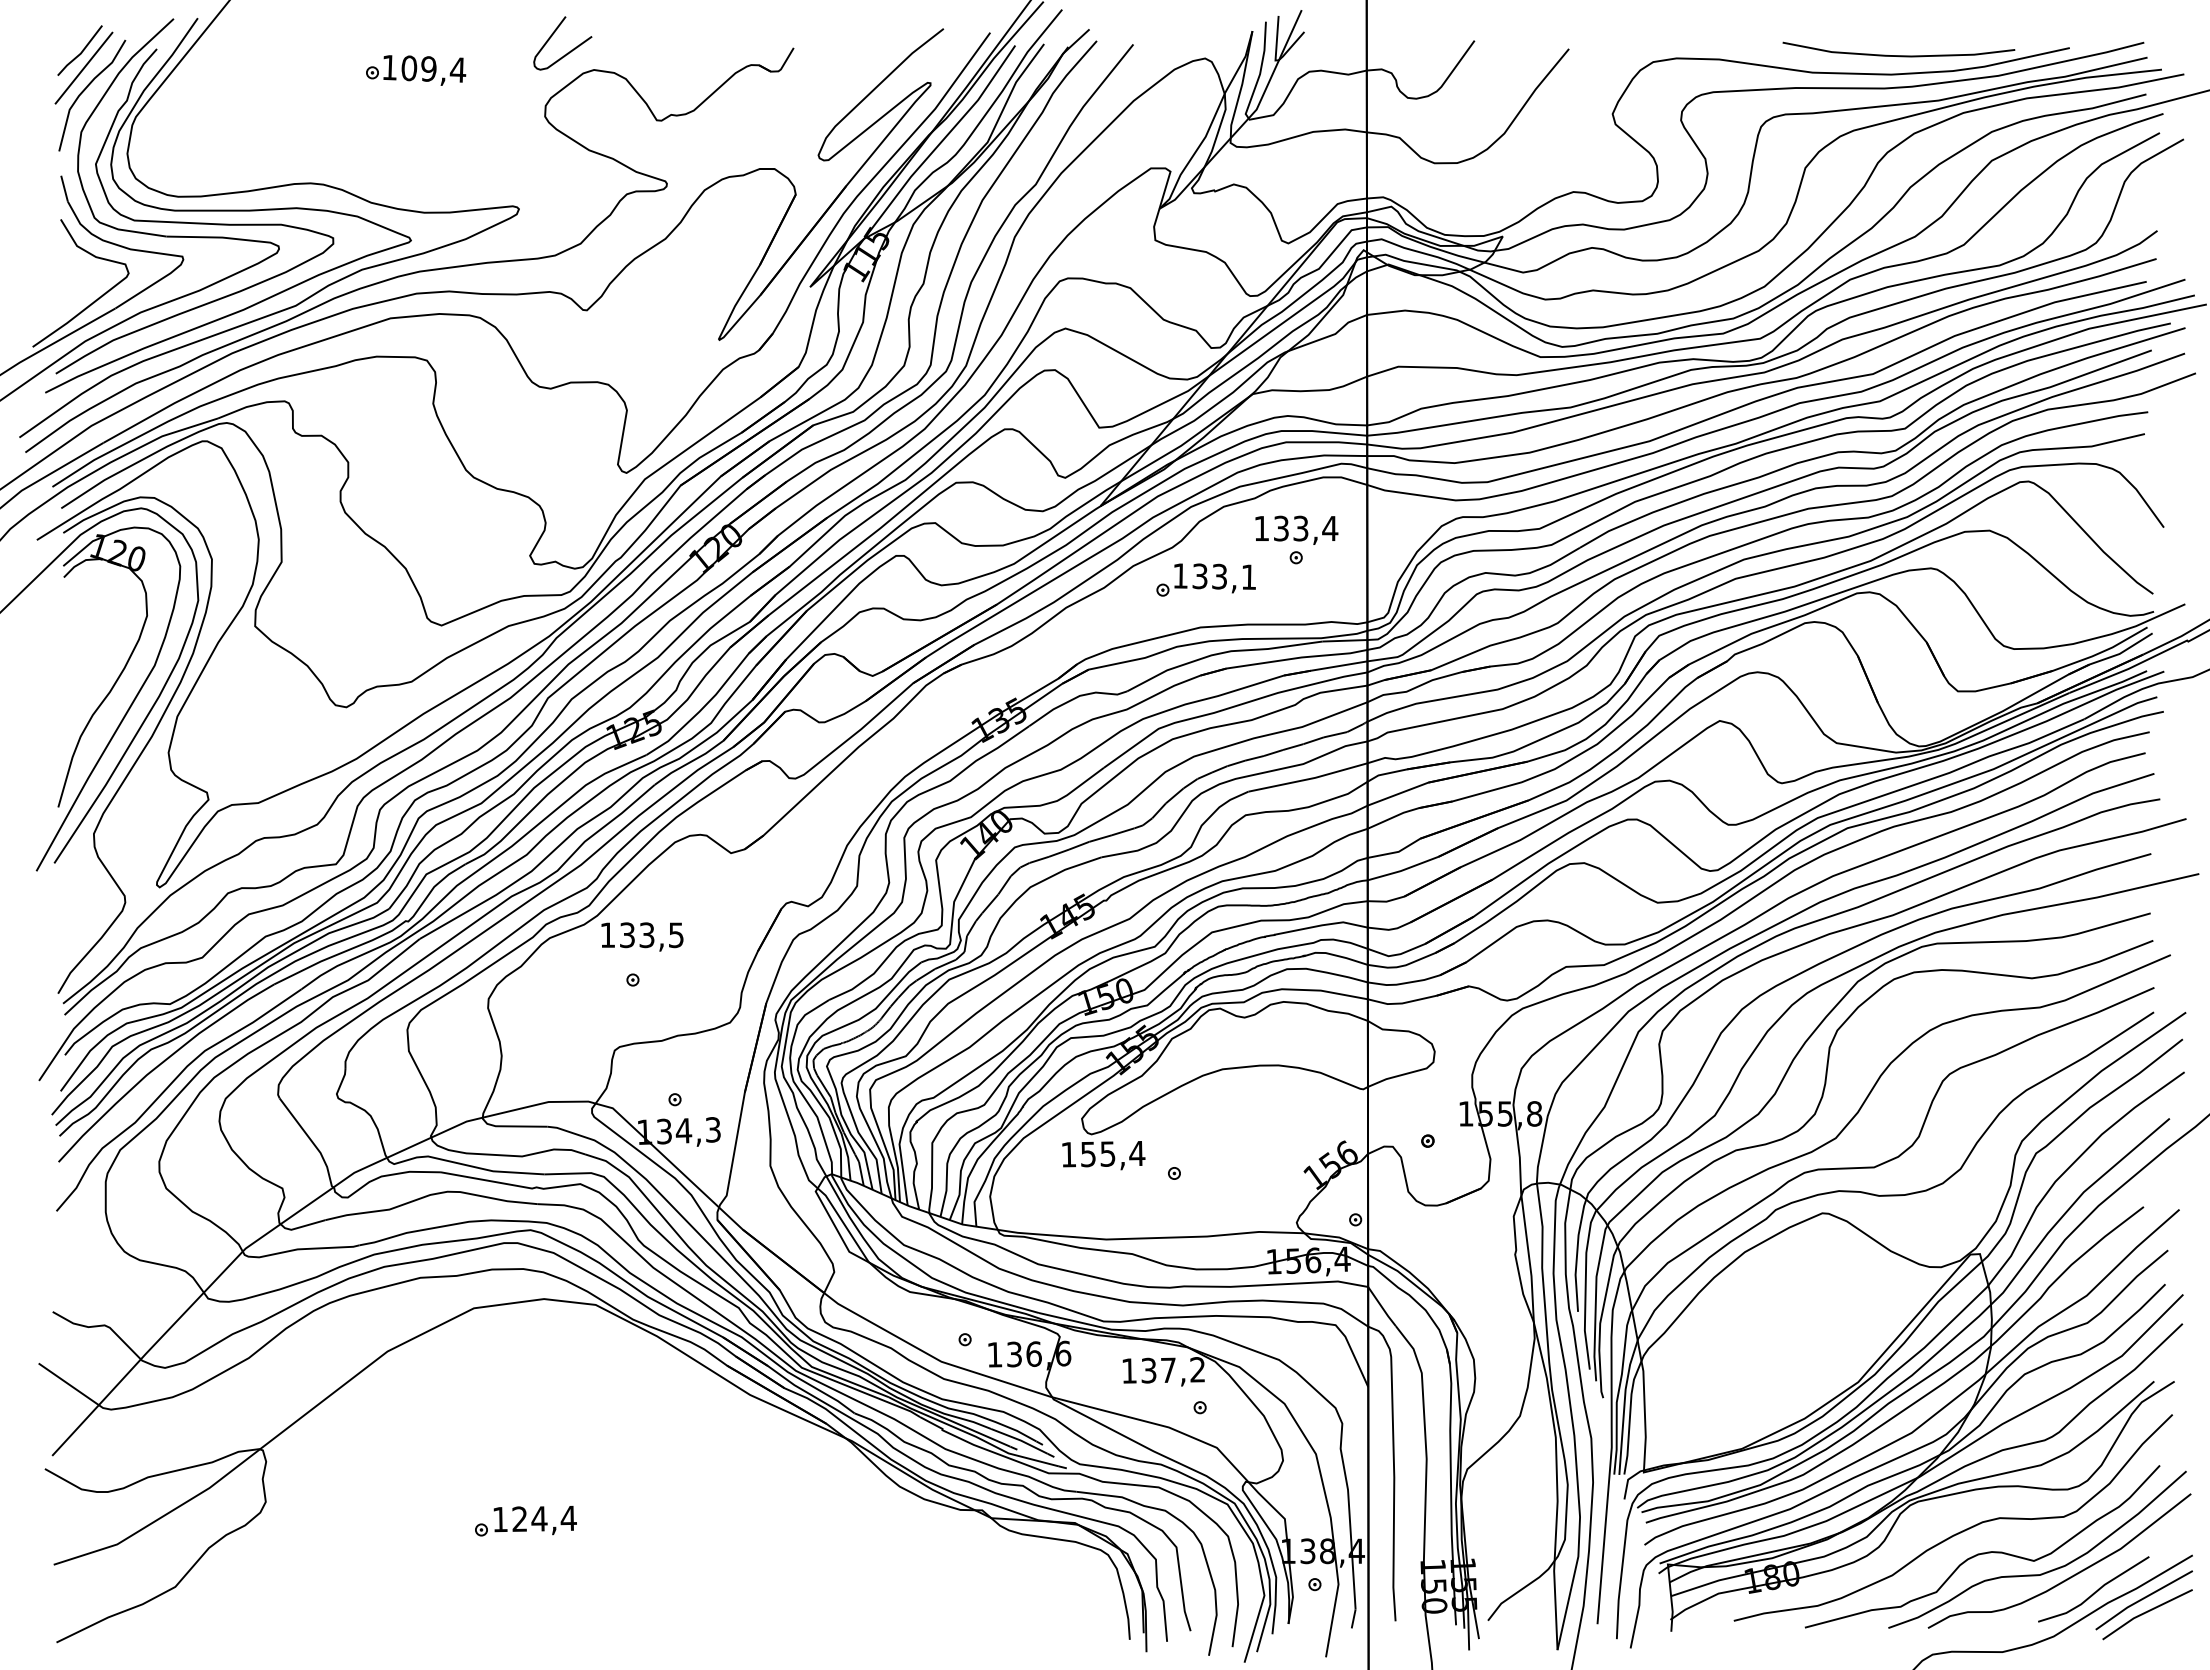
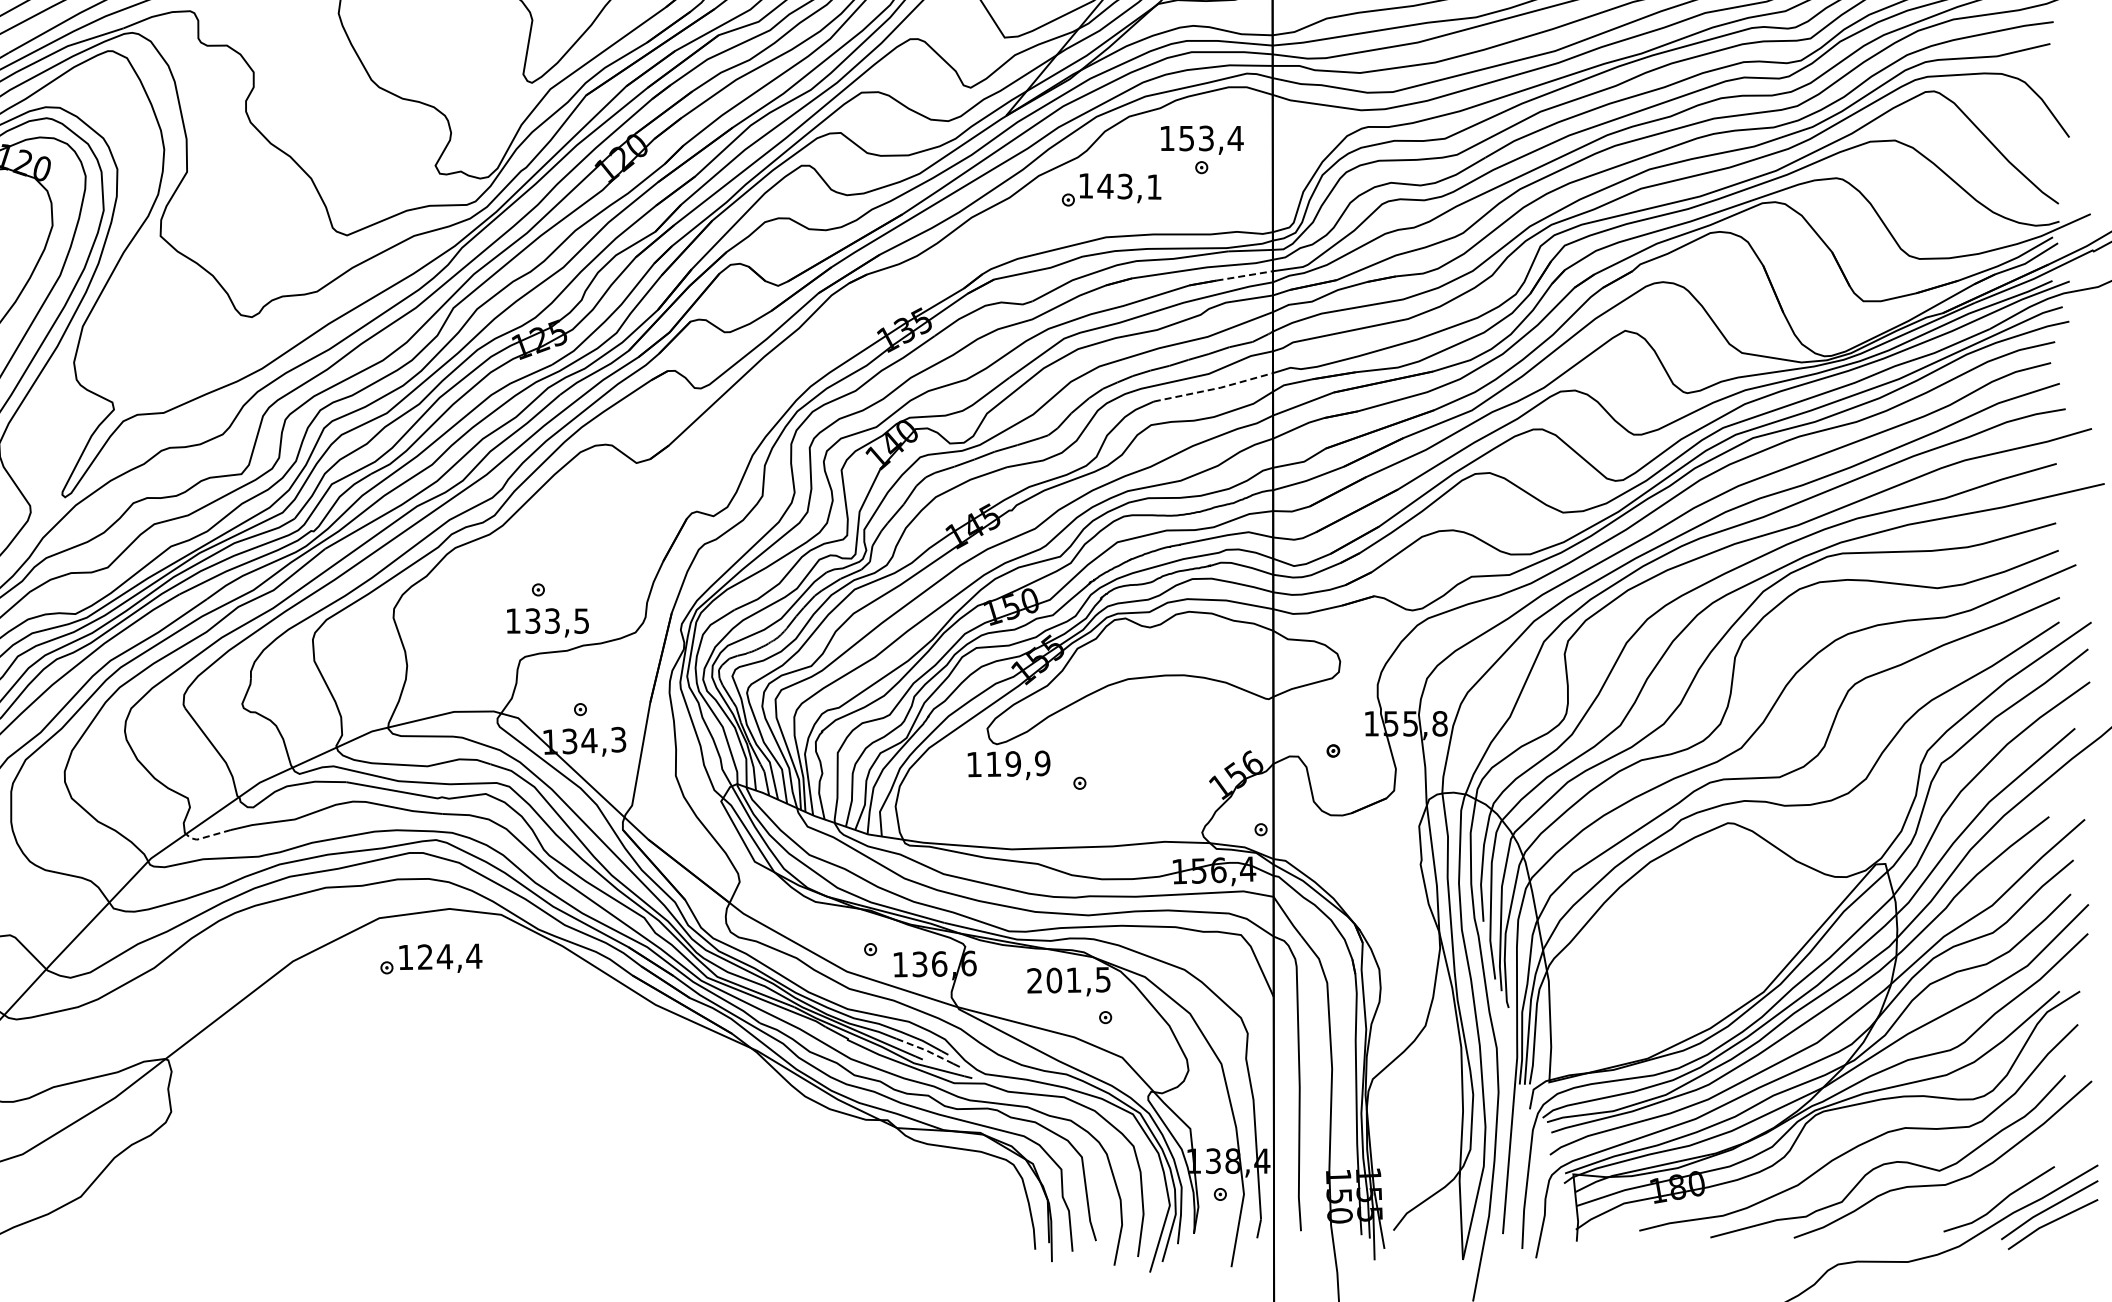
text: (1281, 527) -> (1186, 137), 133,4 -> 153,4
text: (1199, 576) -> (1104, 186), 133,1 -> 143,1
line: (1339, 666) -> (1244, 276), solid -> dashed
line: (1309, 779) -> (1214, 389), solid -> dashed
text: (642, 936) -> (547, 622), moved
text: (1113, 1153) -> (1018, 763), 155,4 -> 119,9
line: (300, 1227) -> (205, 837), solid -> dashed
text: (1162, 1370) -> (1067, 980), 137,2 -> 201,5
line: (1020, 1440) -> (925, 1050), solid -> dashed
part: (525, 1521) -> (430, 959), moved
curve: (2068, 1577) -> (1973, 1187), removed

